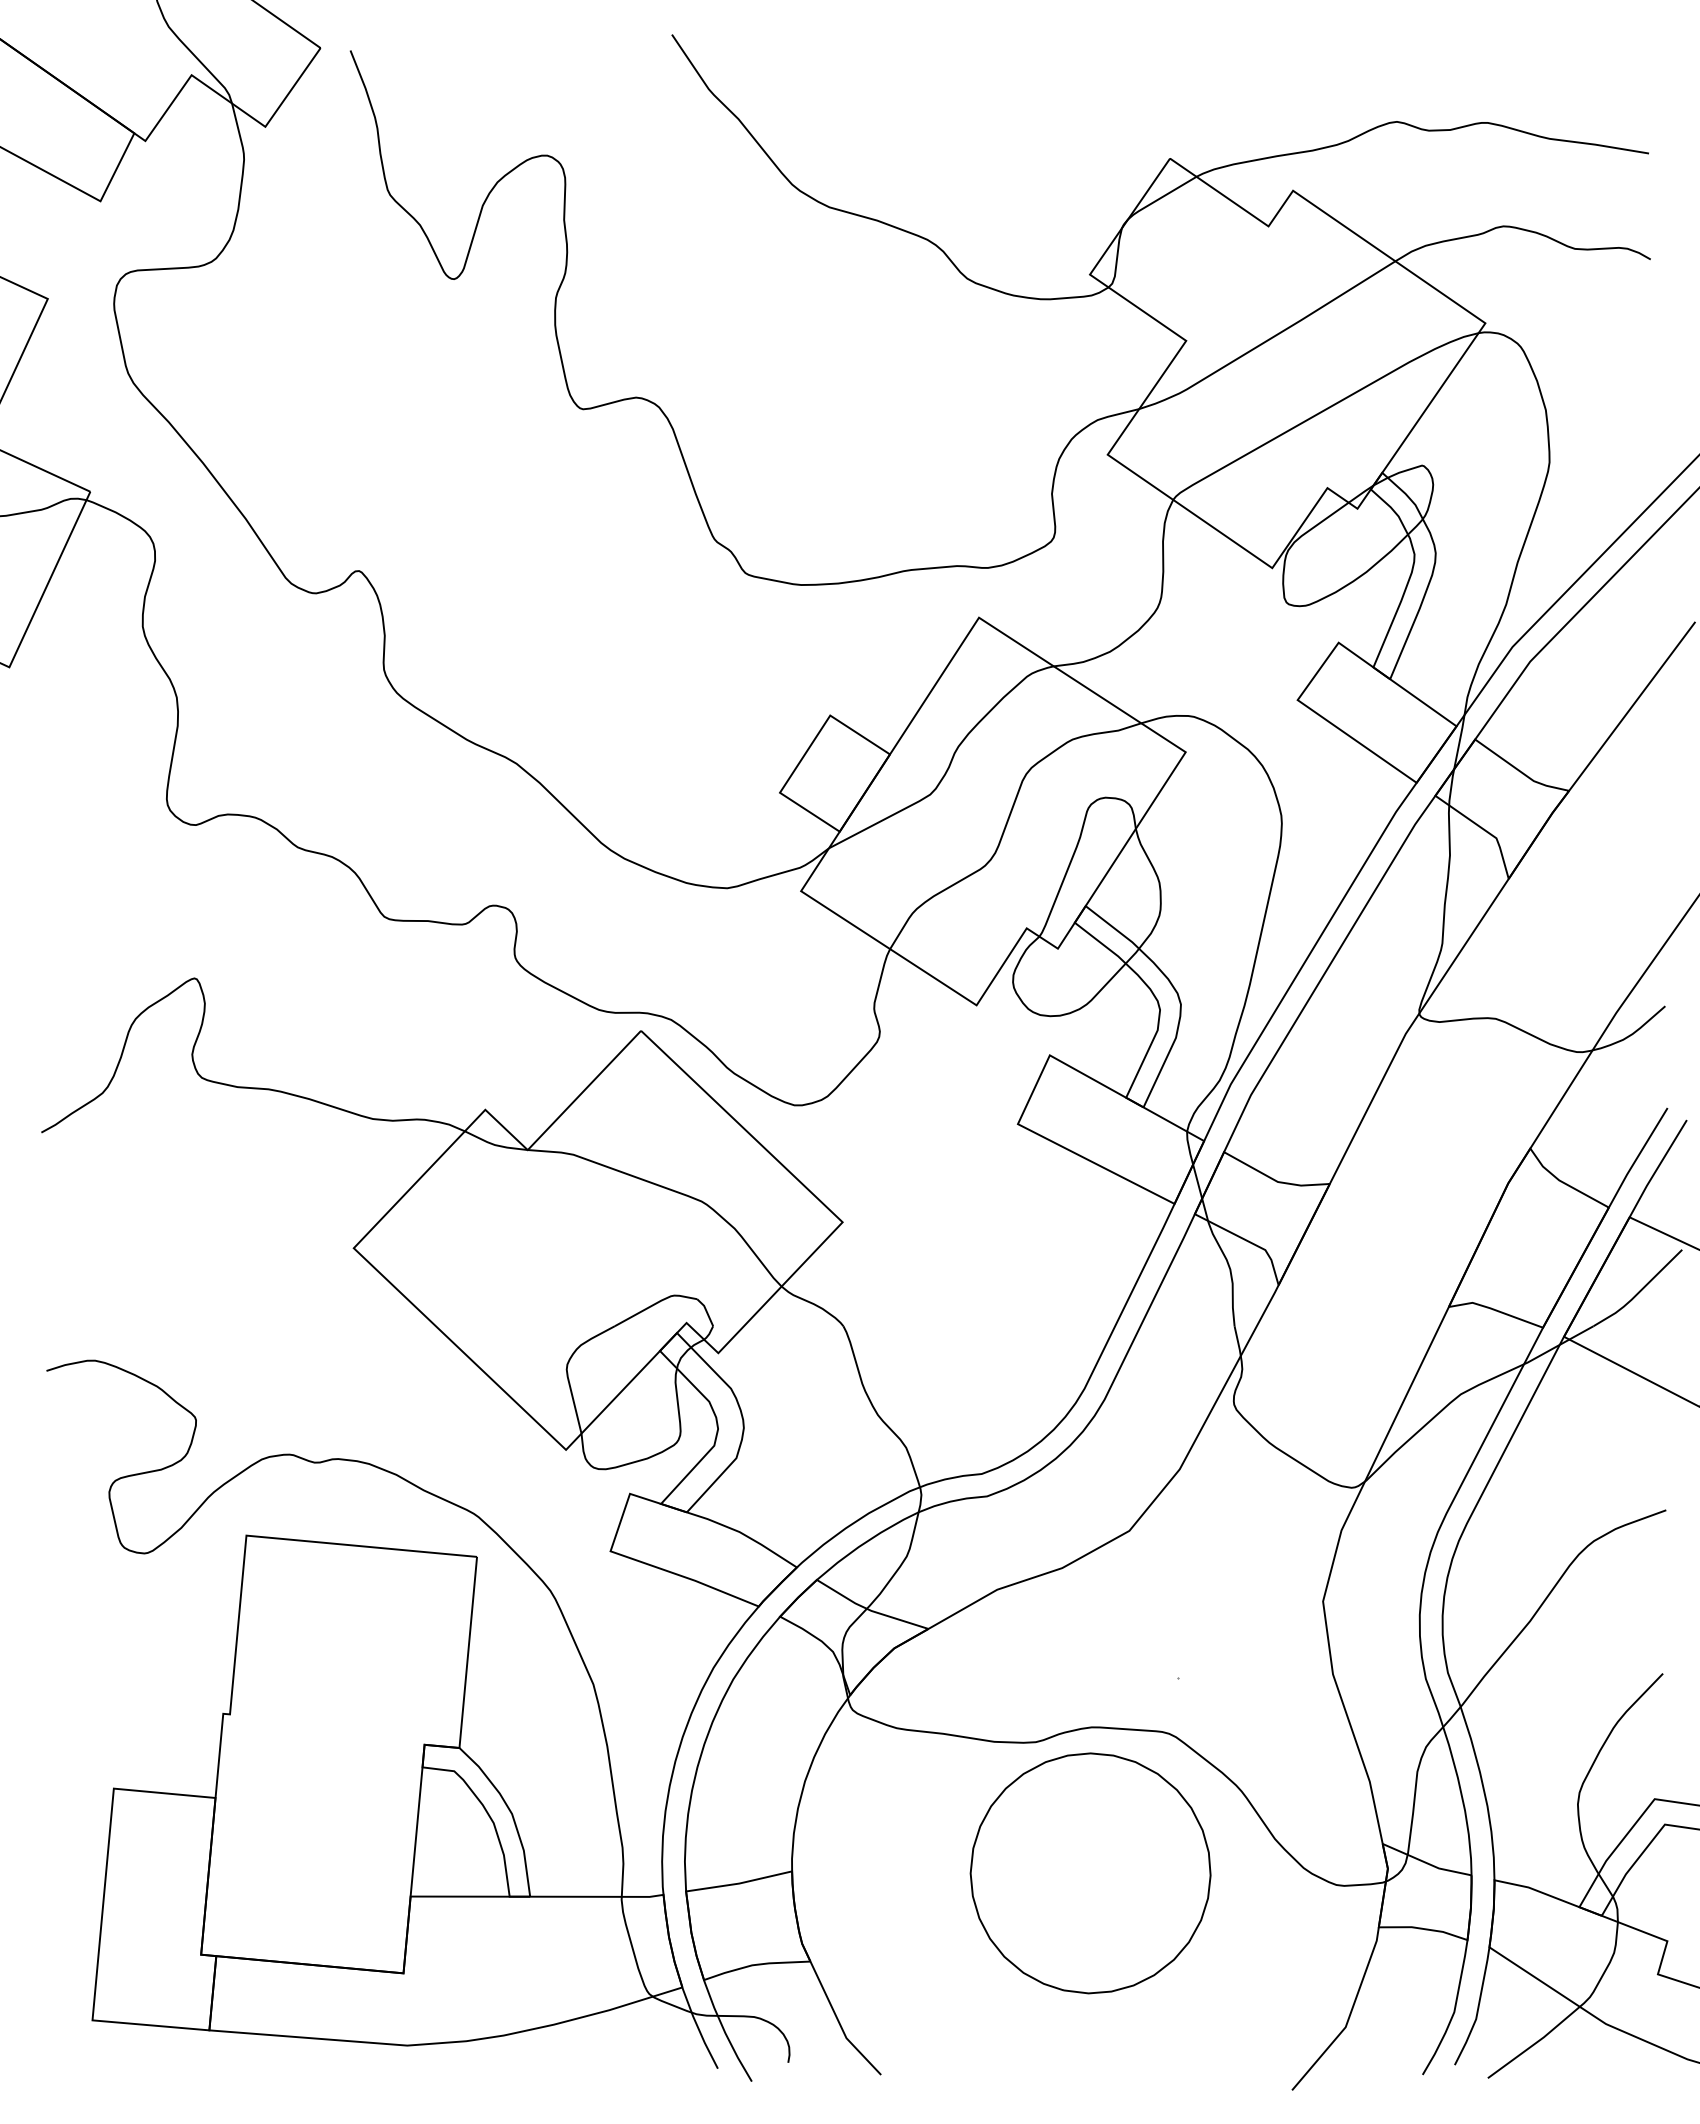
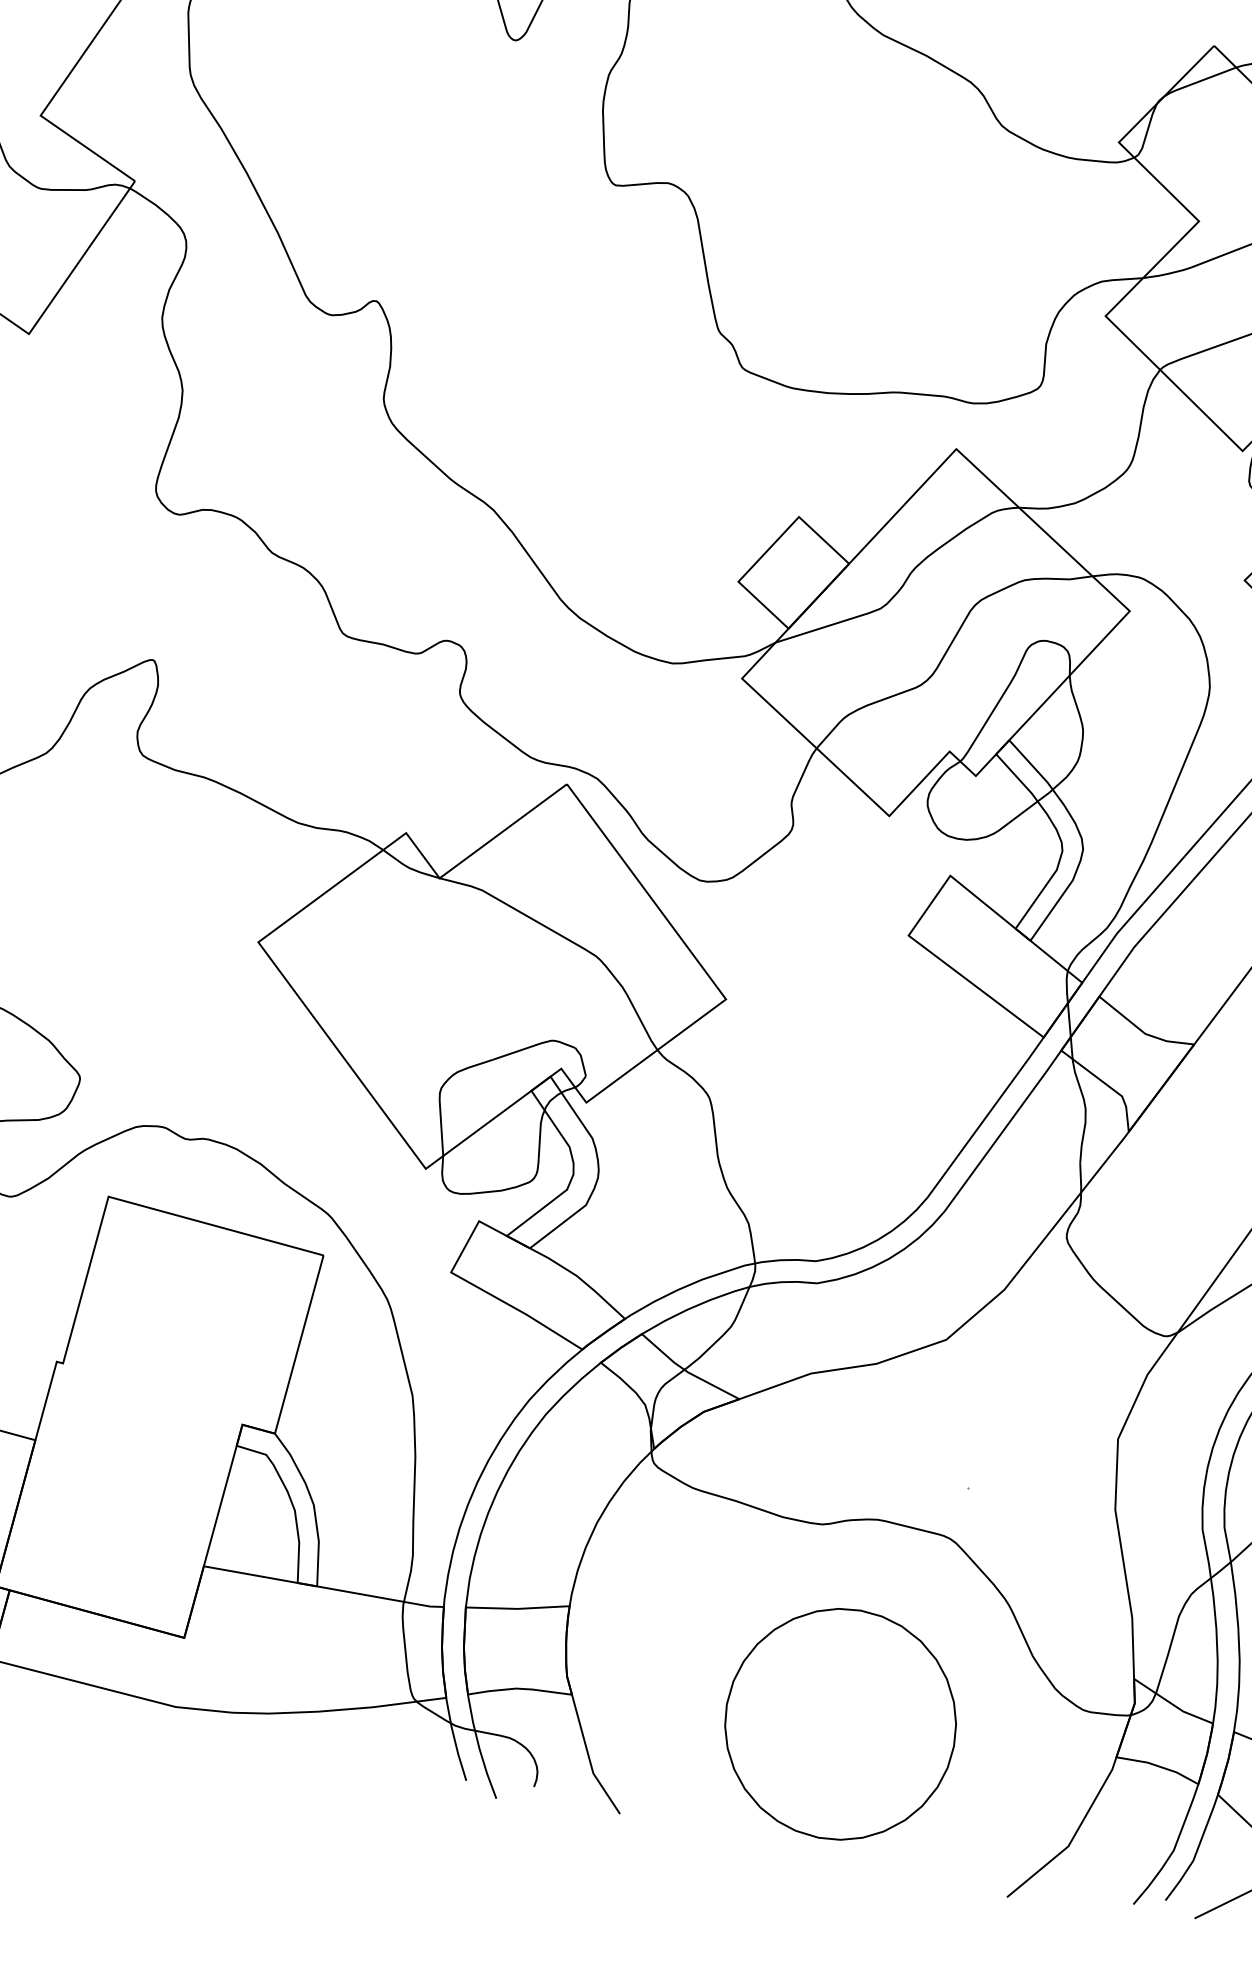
part: (1090, 1873) -> (840, 1724), moved

